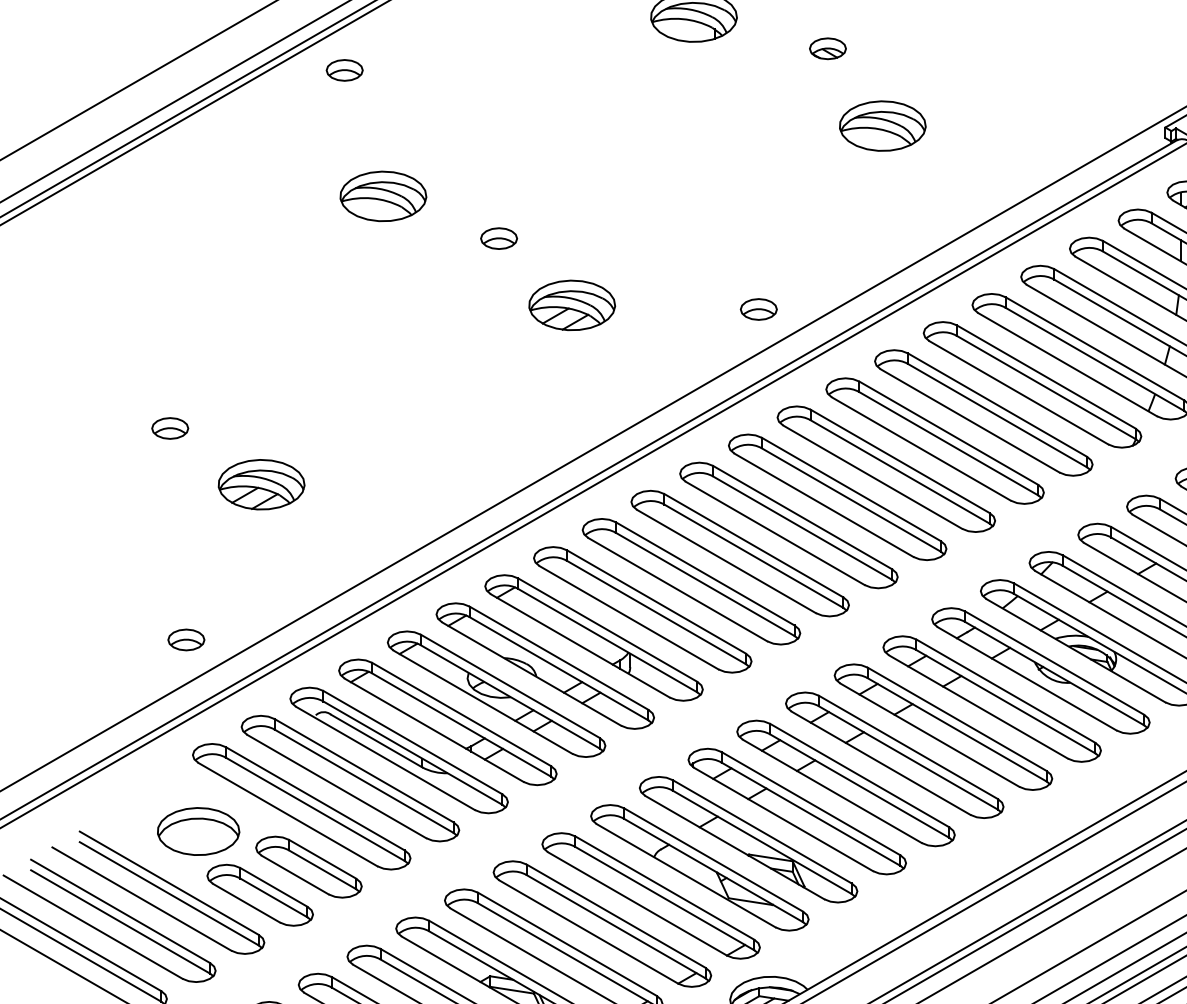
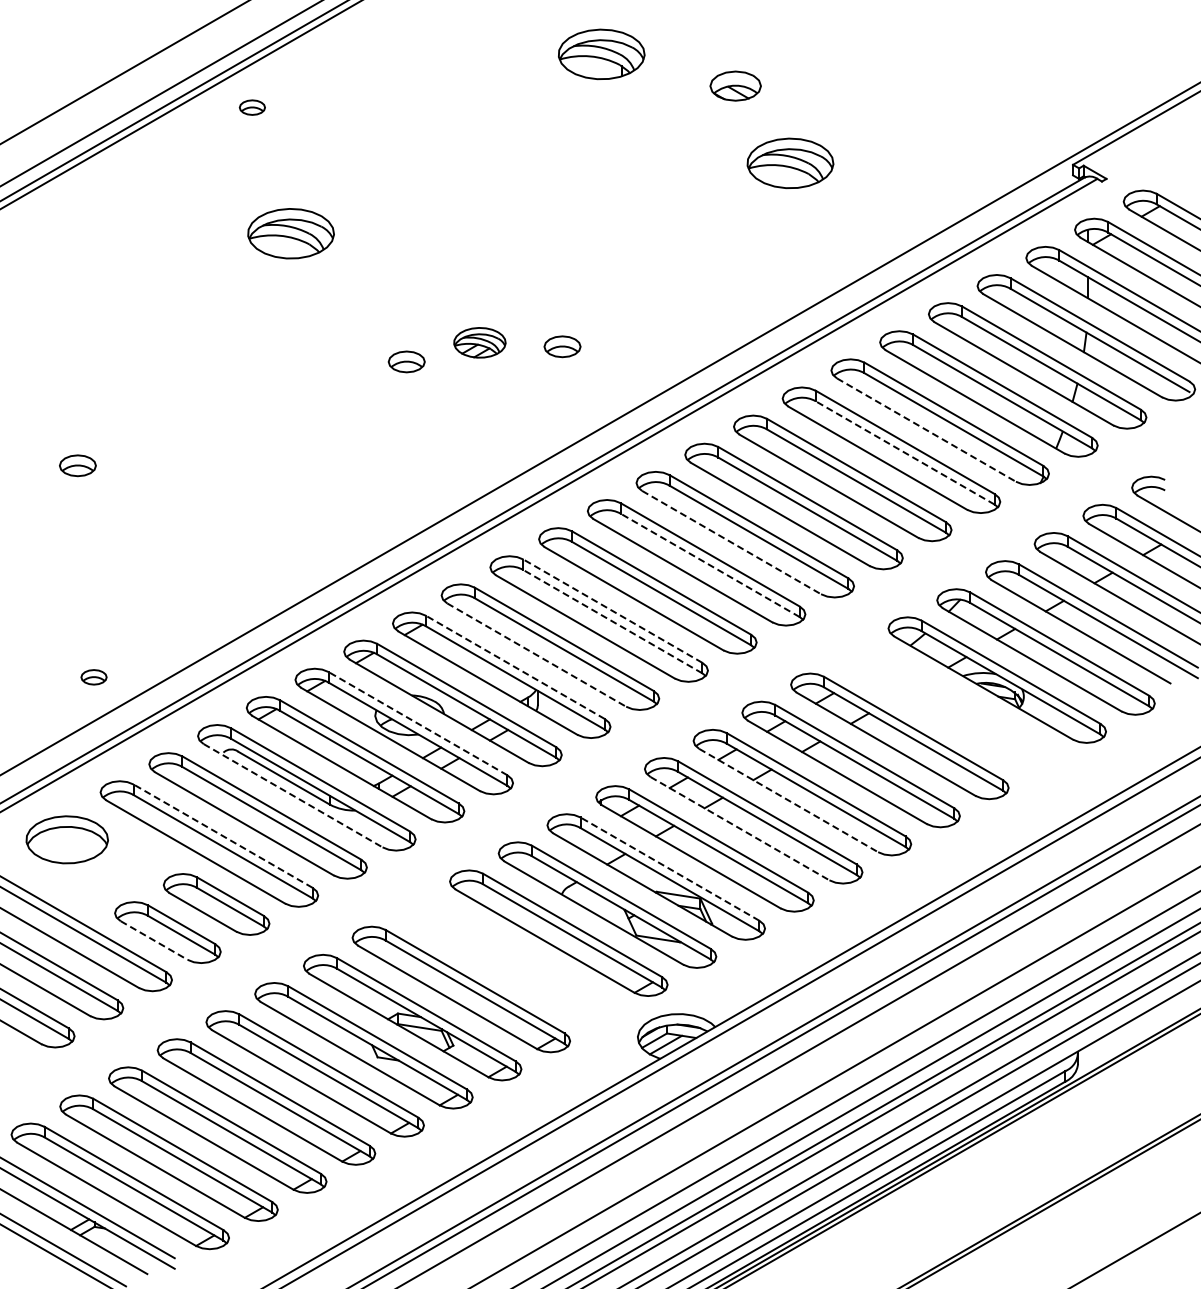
part: (827, 48) -> (735, 85), size x1.4
part: (344, 70) -> (252, 107), size x0.7
part: (498, 238) -> (406, 361), moved
part: (571, 305) -> (479, 342), size x0.6
part: (758, 309) -> (562, 346), moved
line: (1018, 393) -> (926, 430), solid -> dashed
line: (996, 415) -> (904, 452), solid -> dashed
part: (261, 484) -> (169, 521), removed
line: (824, 505) -> (732, 542), solid -> dashed
line: (801, 528) -> (709, 565), solid -> dashed
line: (704, 573) -> (612, 610), solid -> dashed
line: (704, 584) -> (612, 621), solid -> dashed
line: (629, 618) -> (537, 655), solid -> dashed
line: (606, 630) -> (514, 667), solid -> dashed
part: (185, 640) -> (93, 677), size x0.7
part: (1040, 670) -> (948, 707), removed
line: (509, 686) -> (417, 723), solid -> dashed
line: (385, 758) -> (293, 795), solid -> dashed
line: (881, 763) -> (789, 800), solid -> dashed
line: (832, 791) -> (740, 828), solid -> dashed
line: (314, 798) -> (222, 835), solid -> dashed
part: (197, 831) -> (66, 839), moved
line: (761, 831) -> (669, 868), solid -> dashed
line: (246, 903) -> (154, 940), solid -> dashed
part: (601, 924) -> (509, 961), removed

